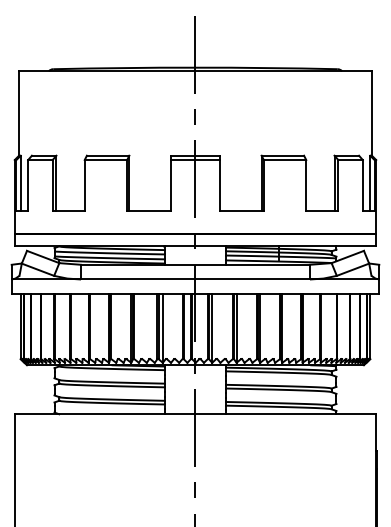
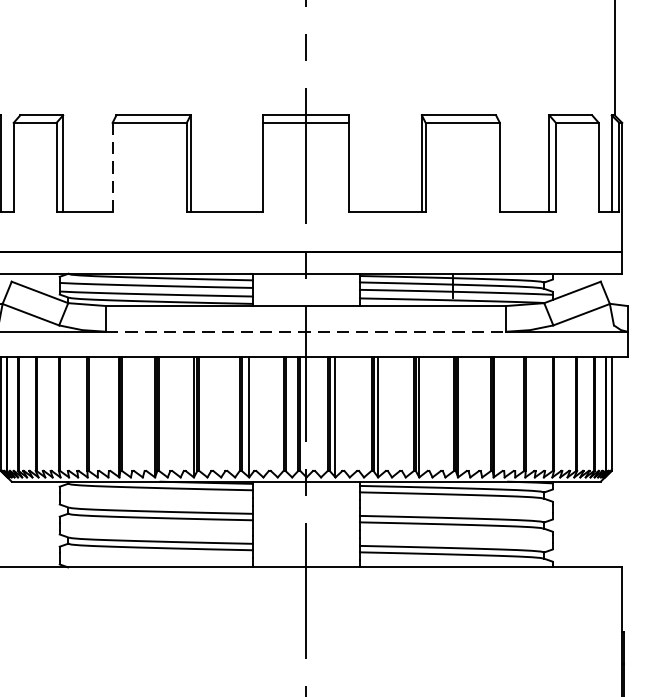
line: (84, 185) -> (112, 167), solid -> dashed
line: (195, 279) -> (306, 331), solid -> dashed

